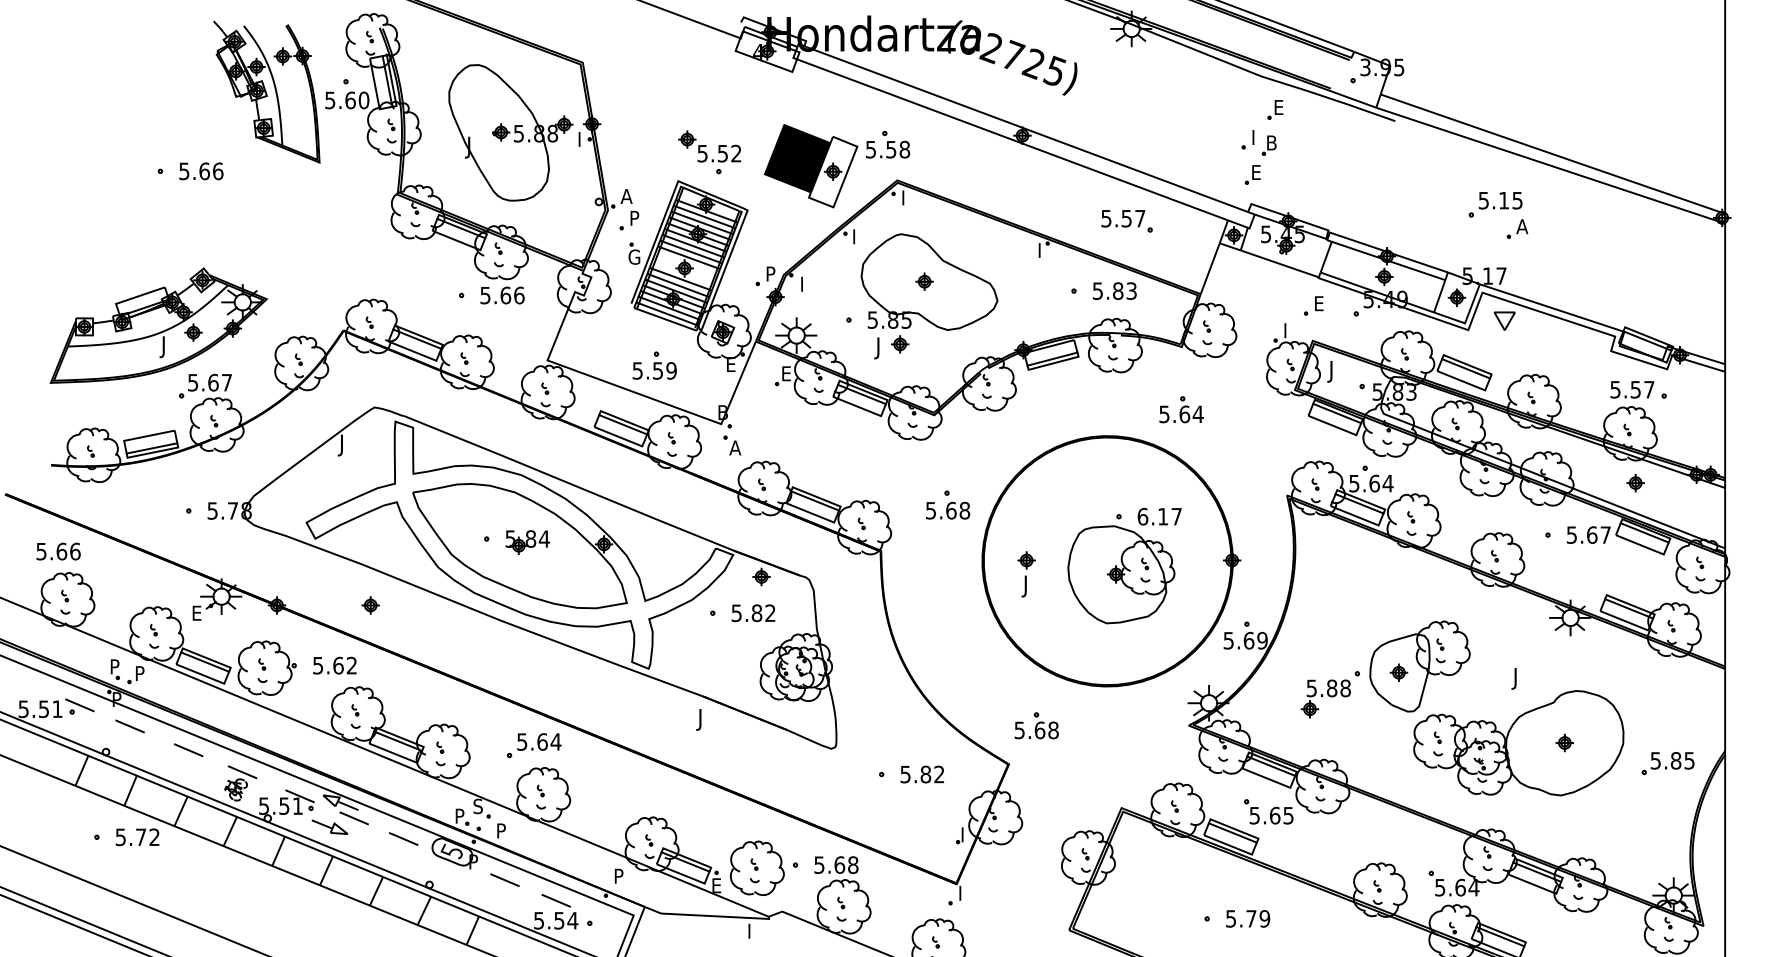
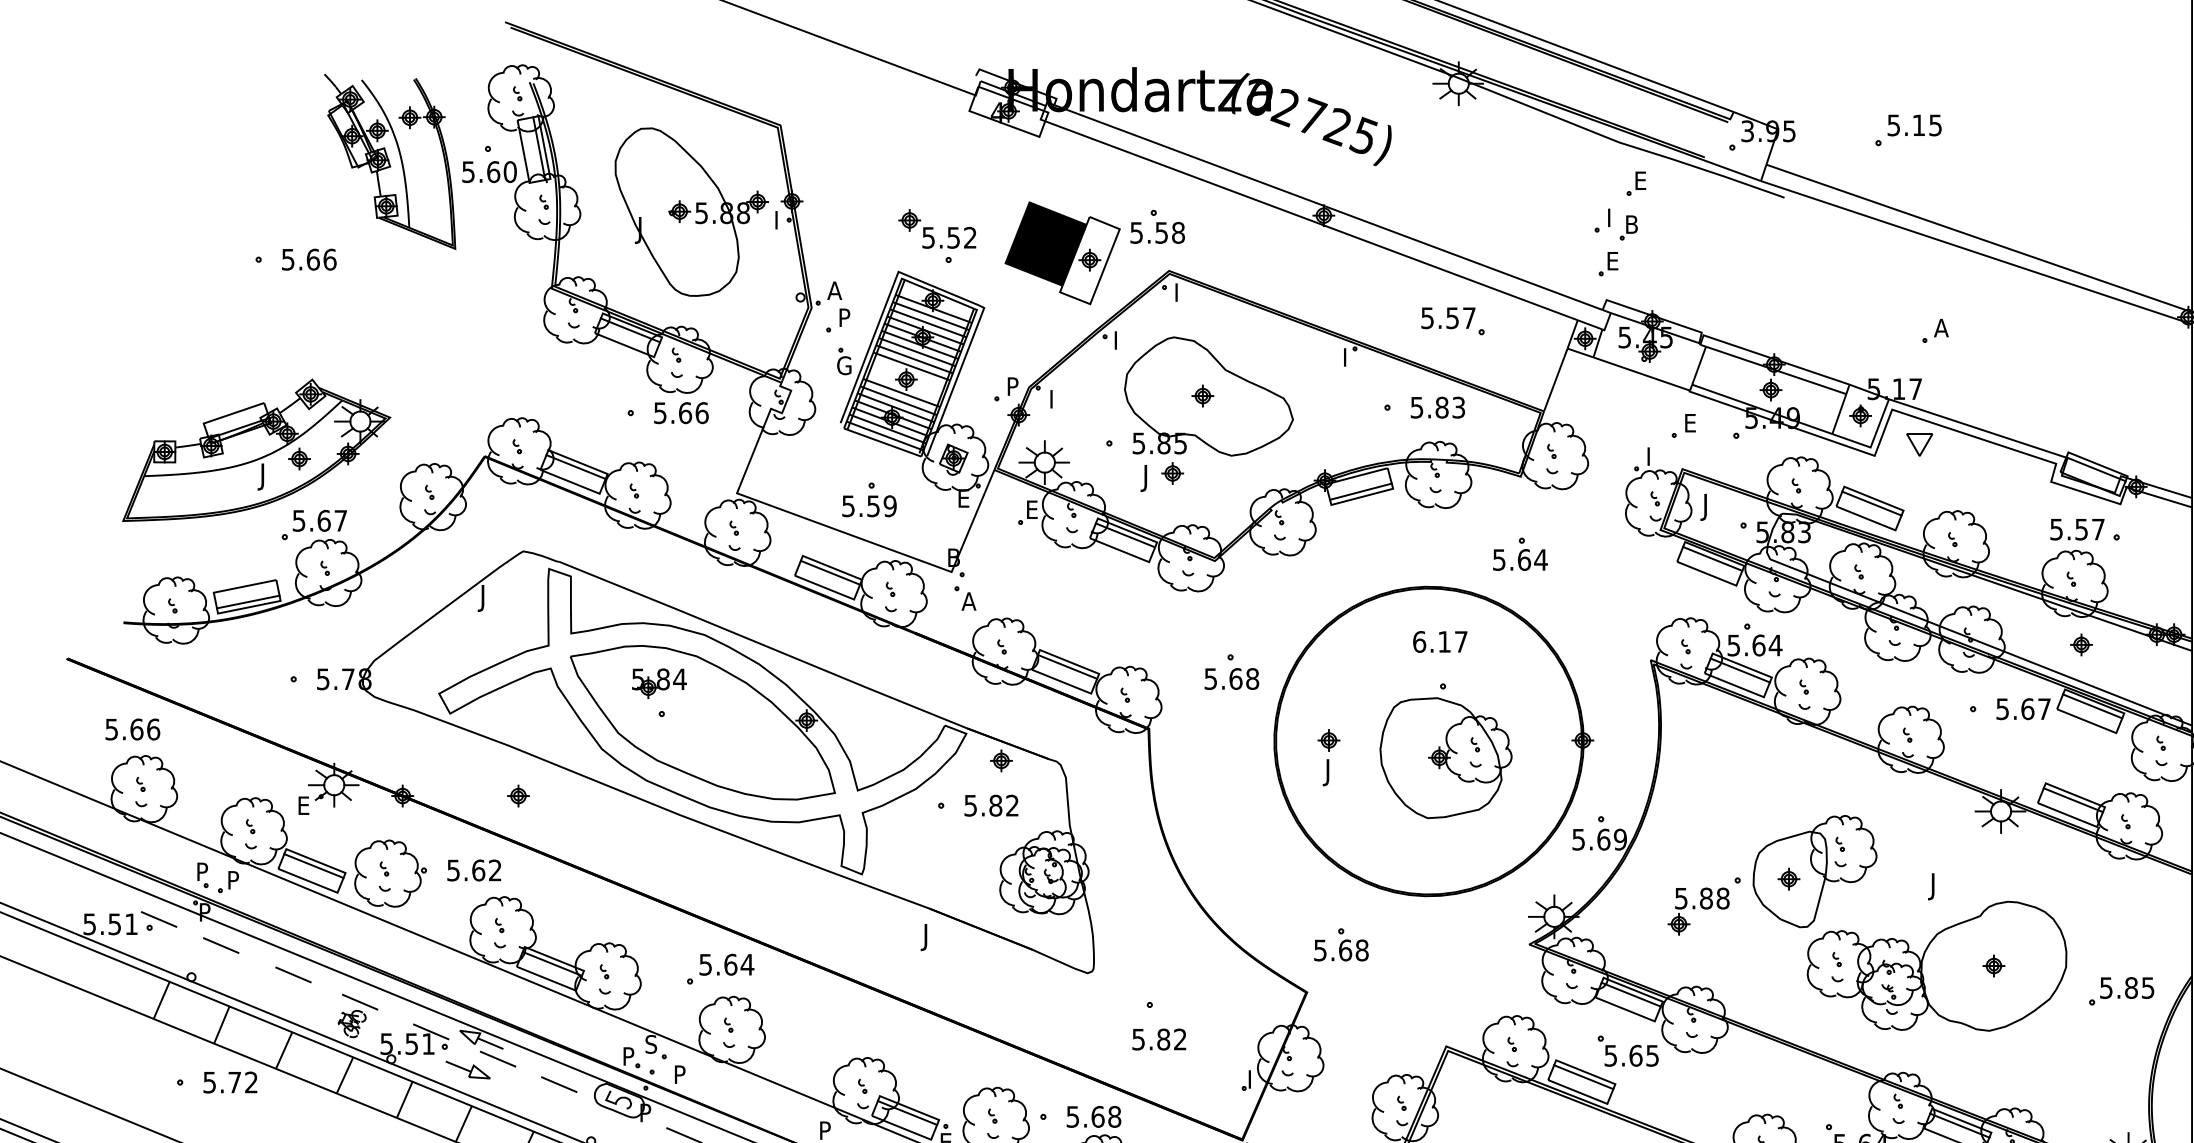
part: (1495, 204) -> (1908, 130), moved
text: (1159, 516) -> (1439, 641), moved
part: (527, 542) -> (659, 683), moved
text: (921, 774) -> (1158, 1039), moved

